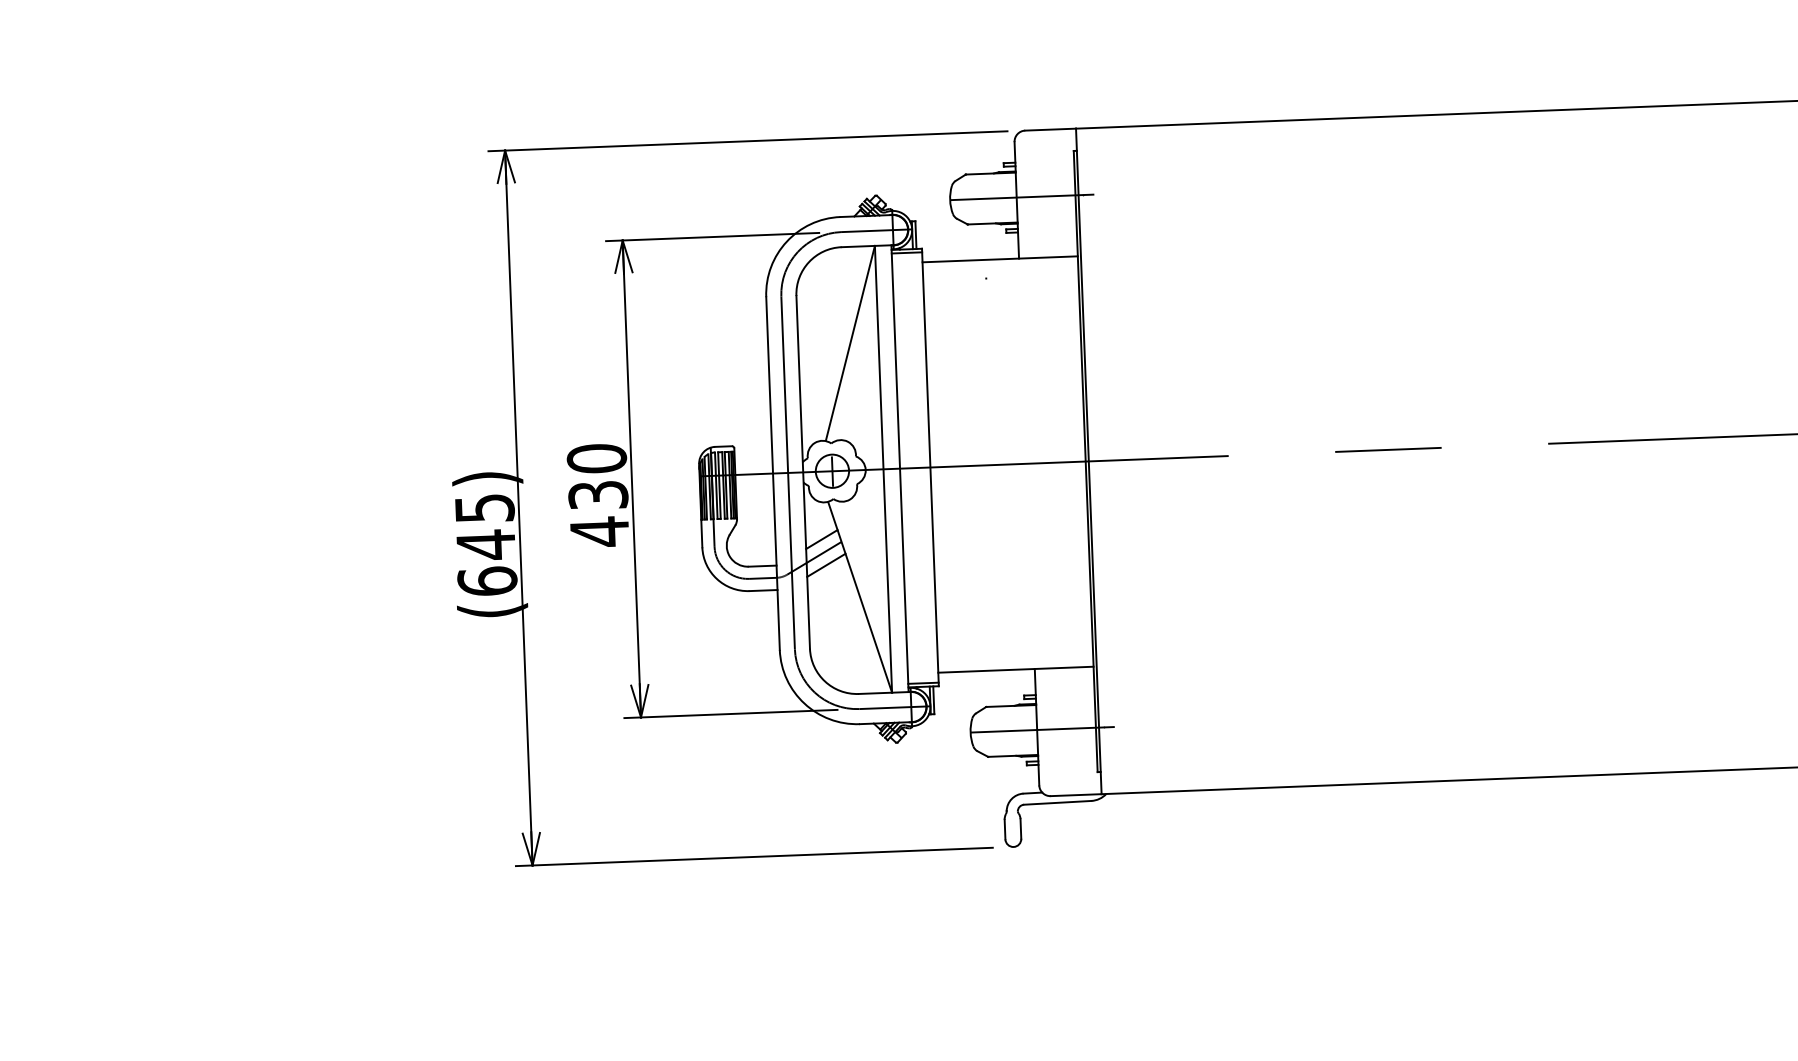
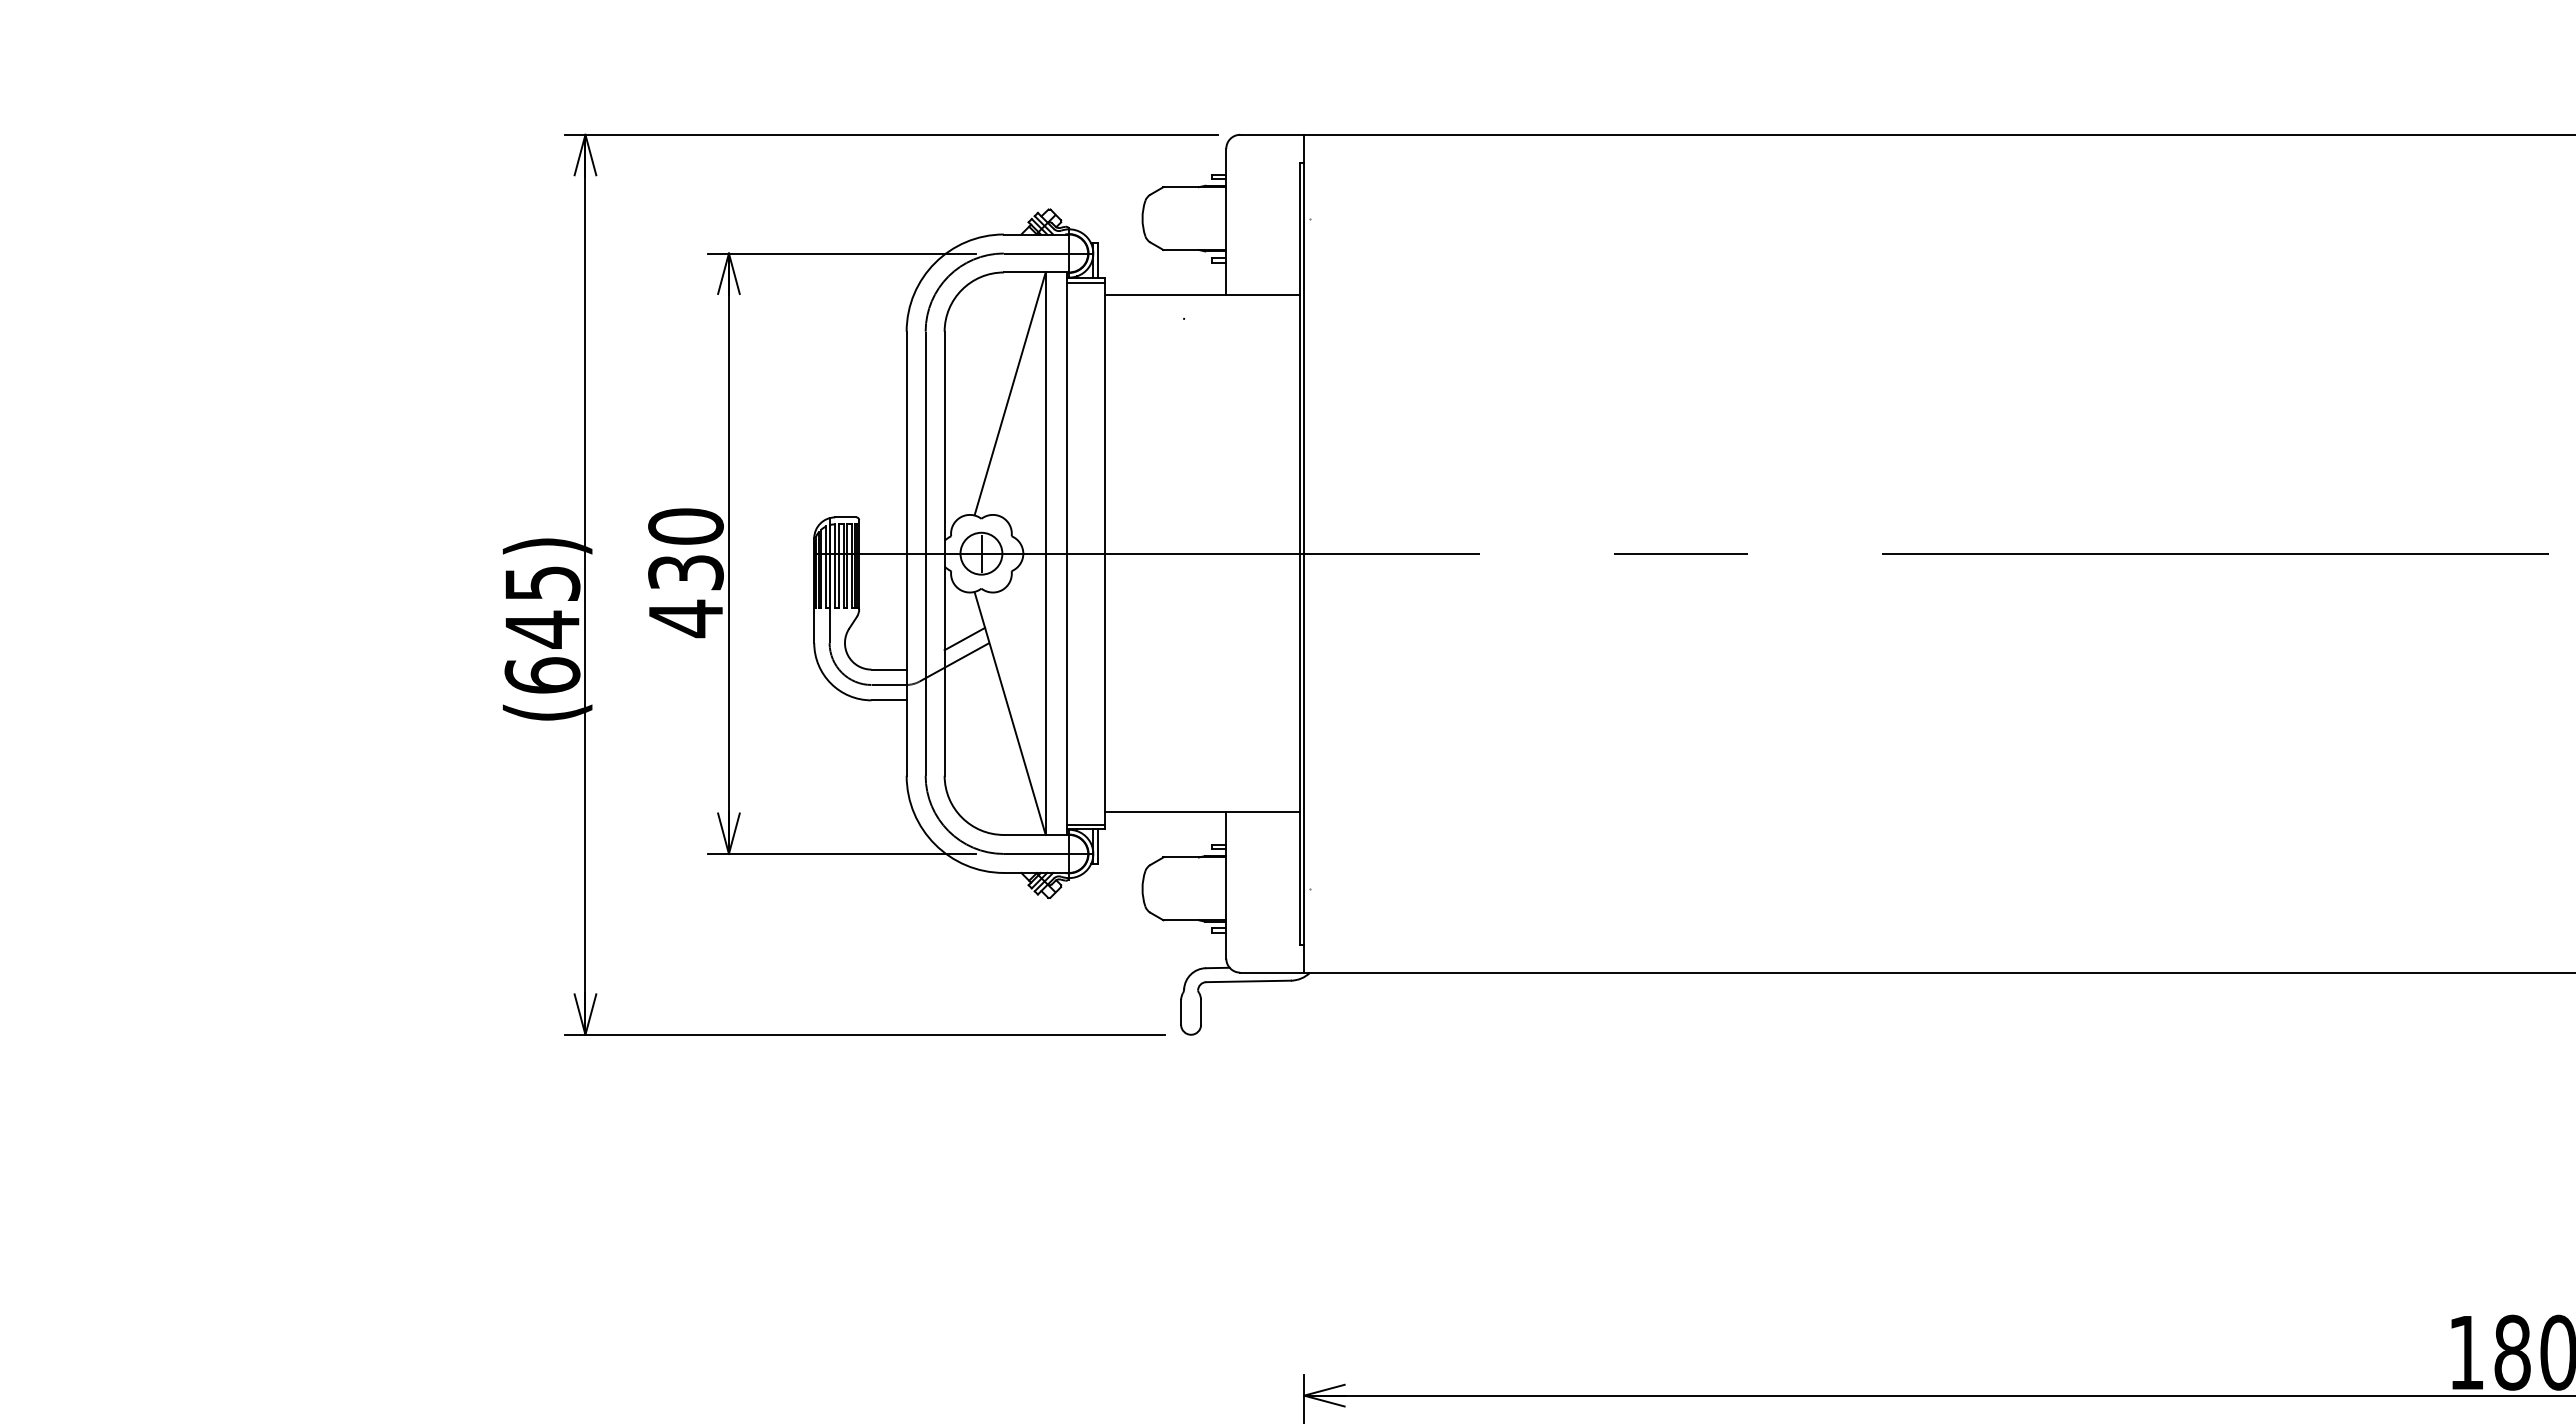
line: (1022, 197) -> (1233, 218), removed
line: (825, 565) -> (968, 671), removed
line: (1042, 729) -> (1233, 888), removed

